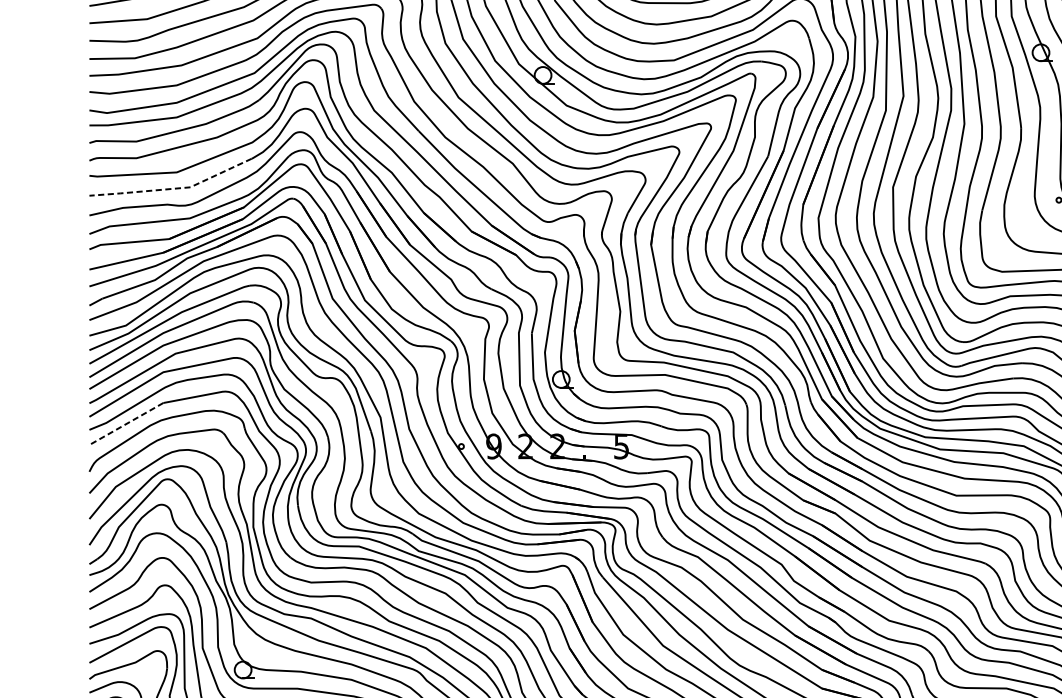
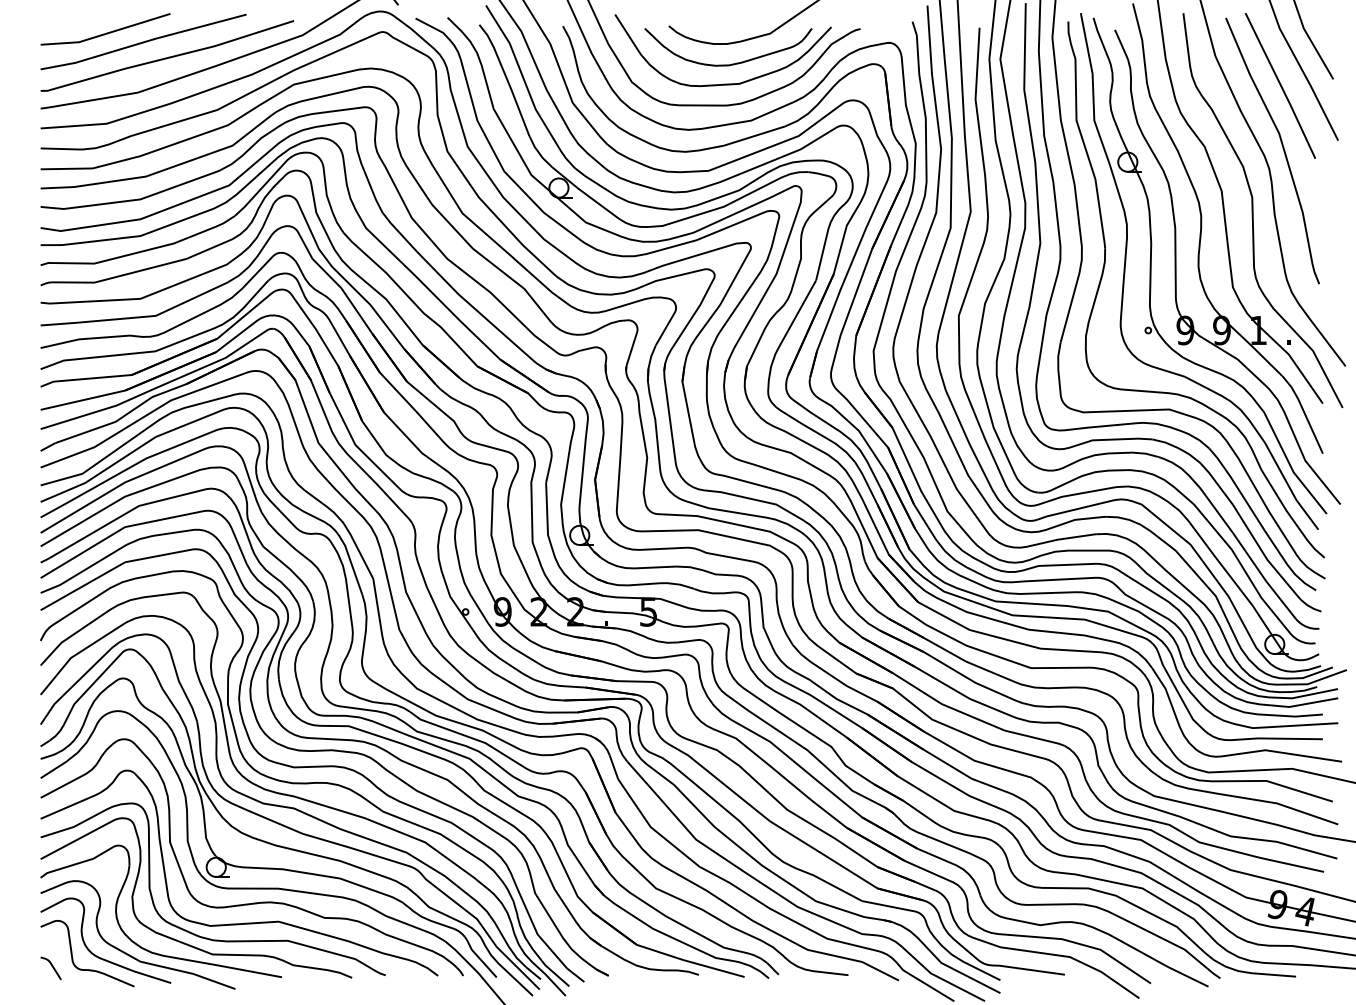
line: (174, 188) -> (137, 317), dashed -> solid
line: (126, 424) -> (82, 586), dashed -> solid

